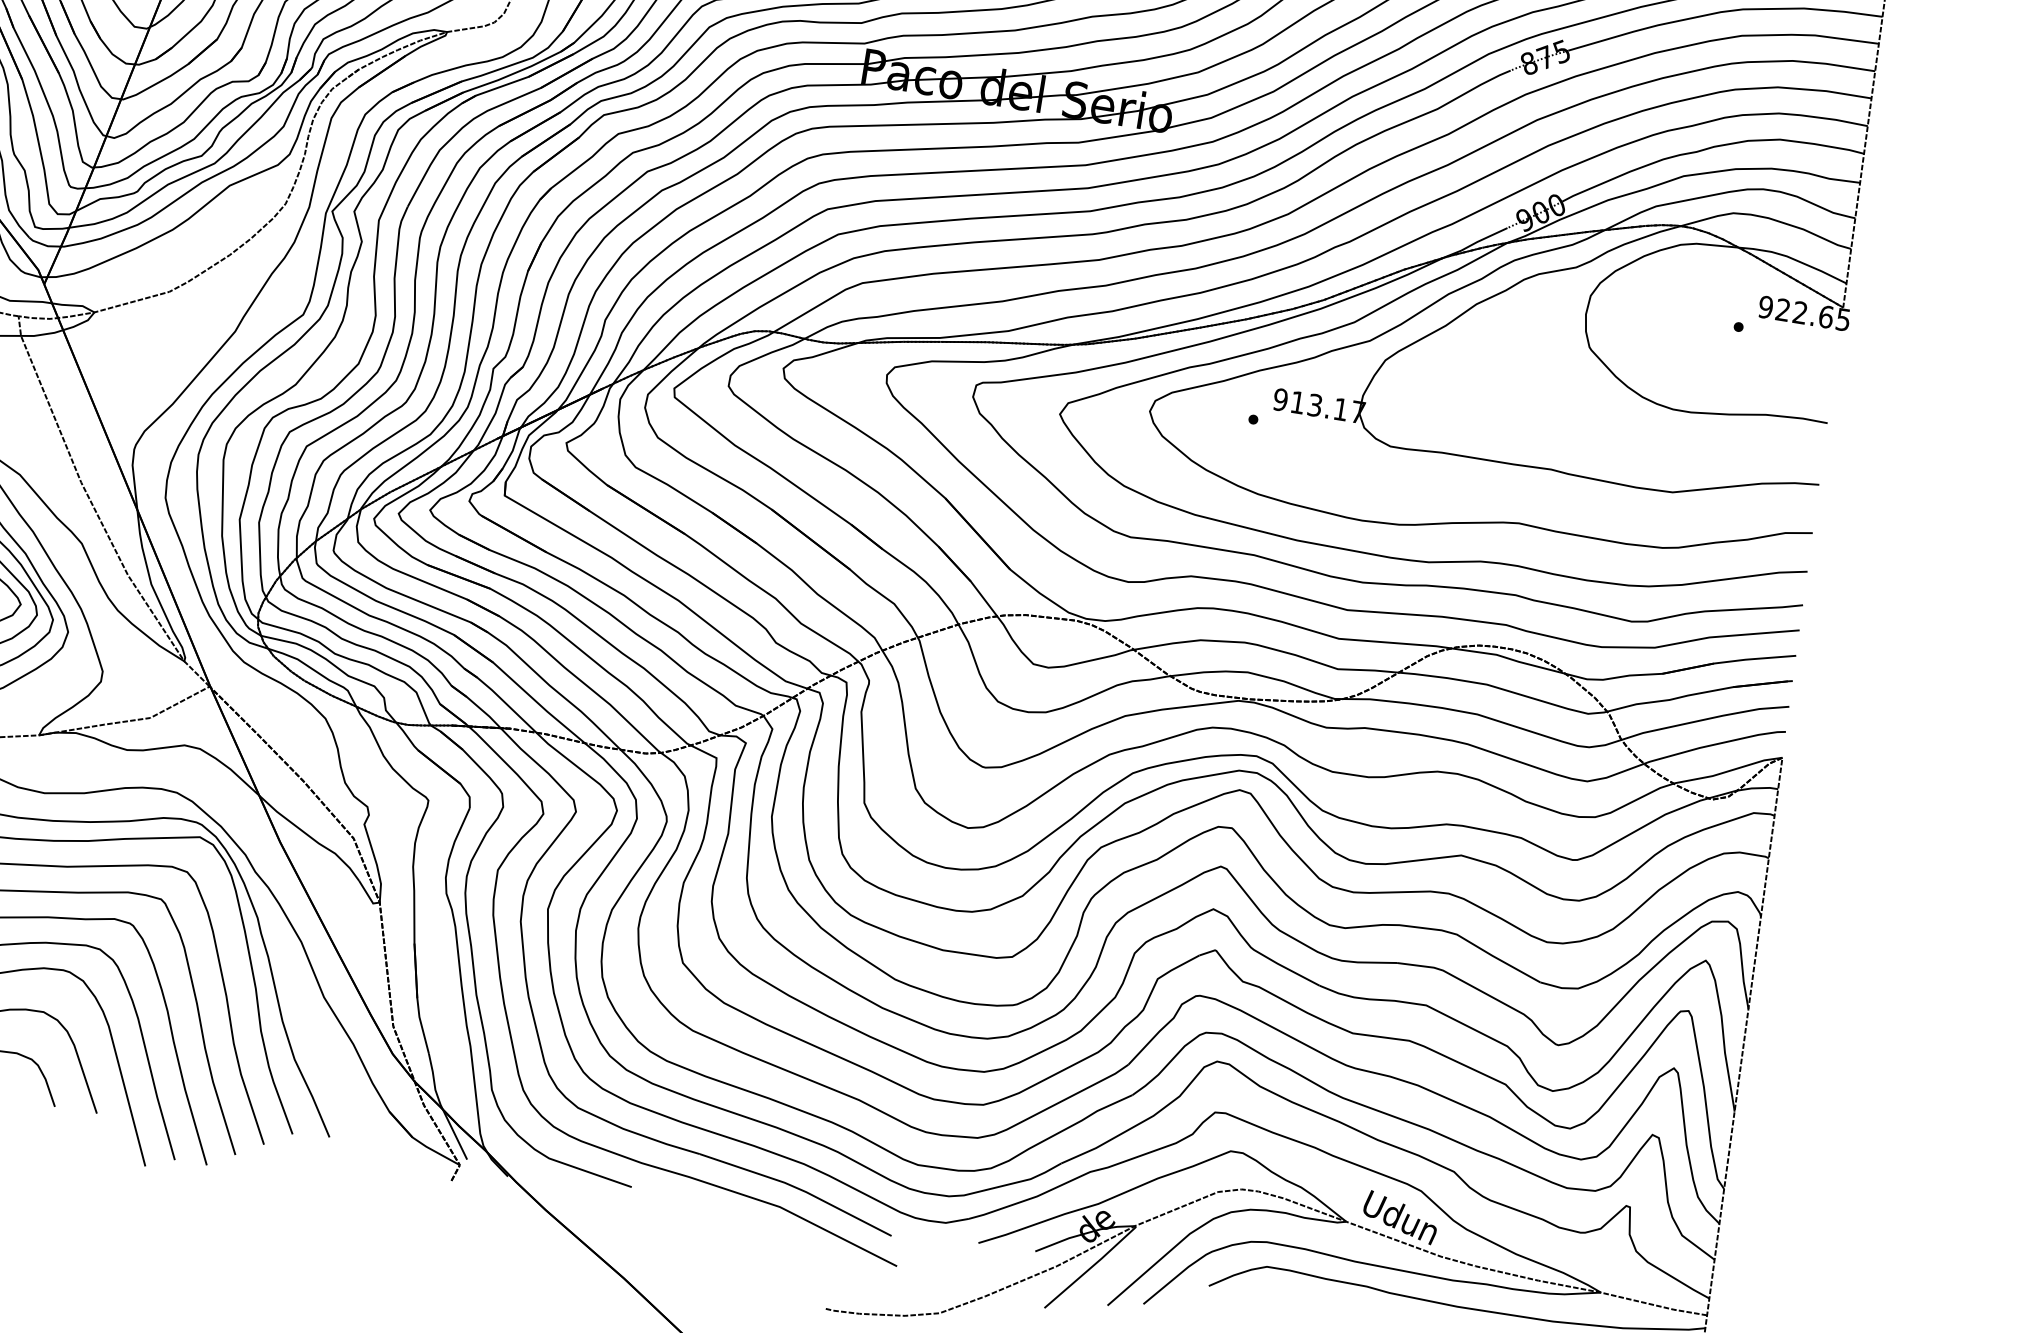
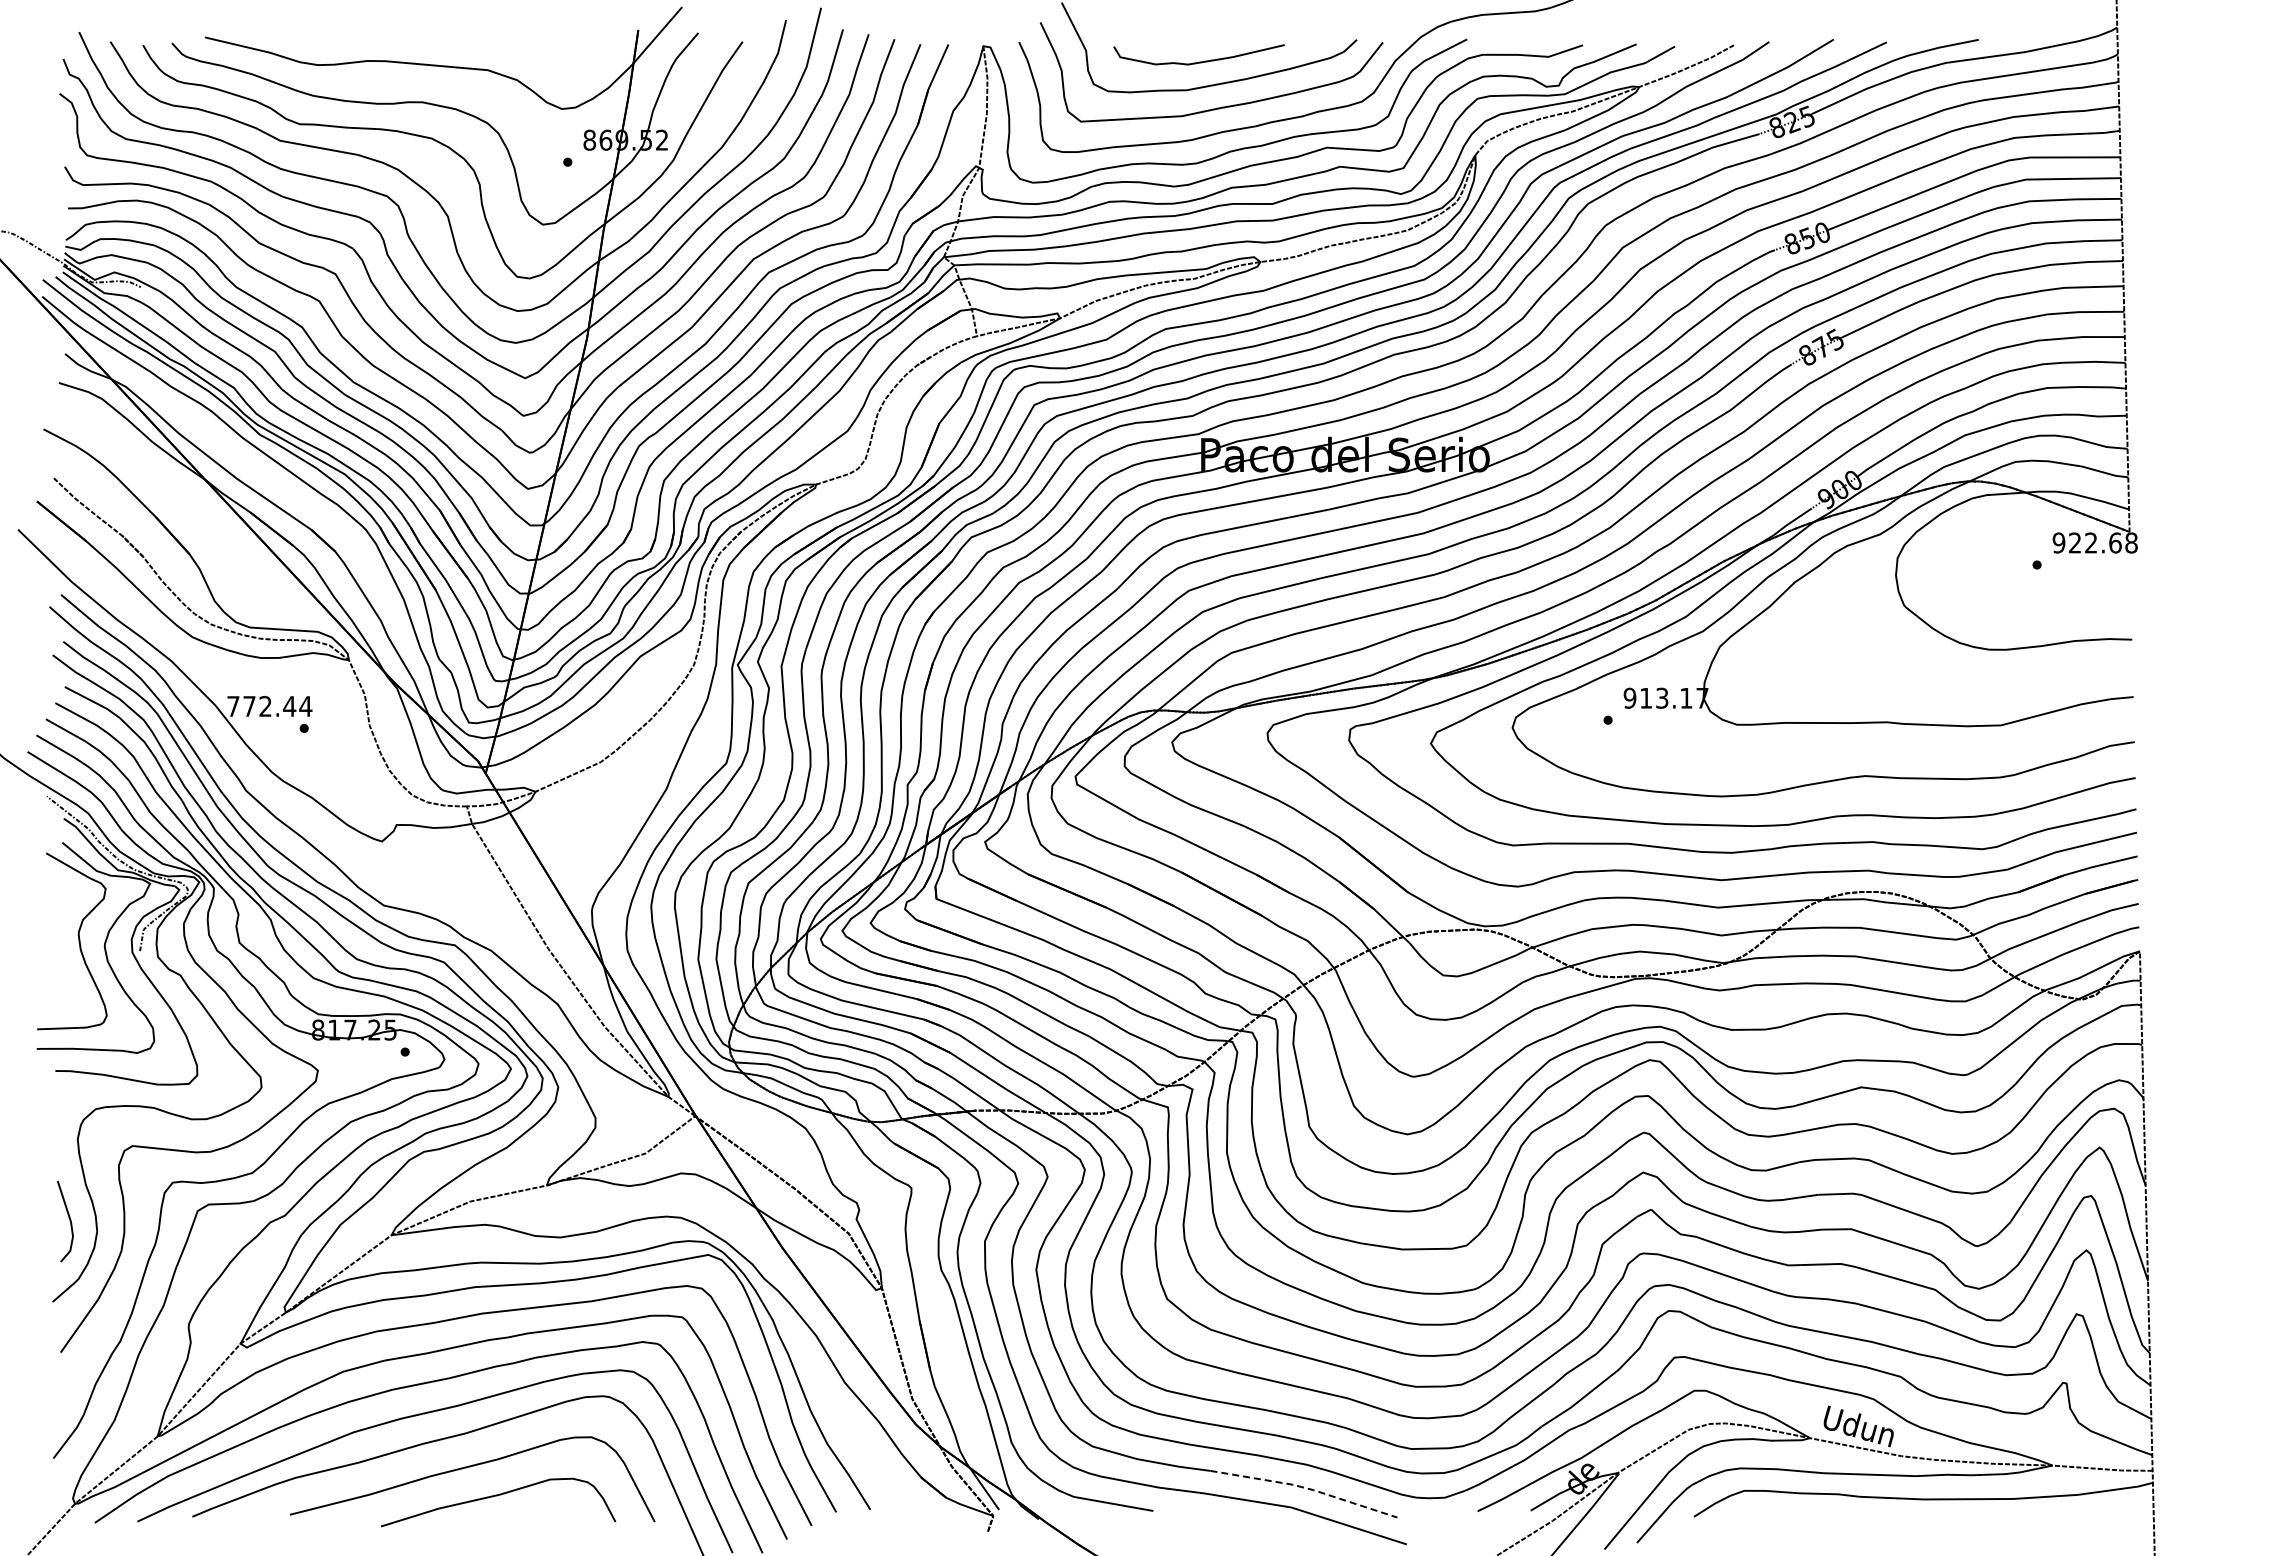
text: (1843, 319) -> (2131, 542), 922.65 -> 922.68
line: (798, 1189) -> (1305, 1488), solid -> dashed

